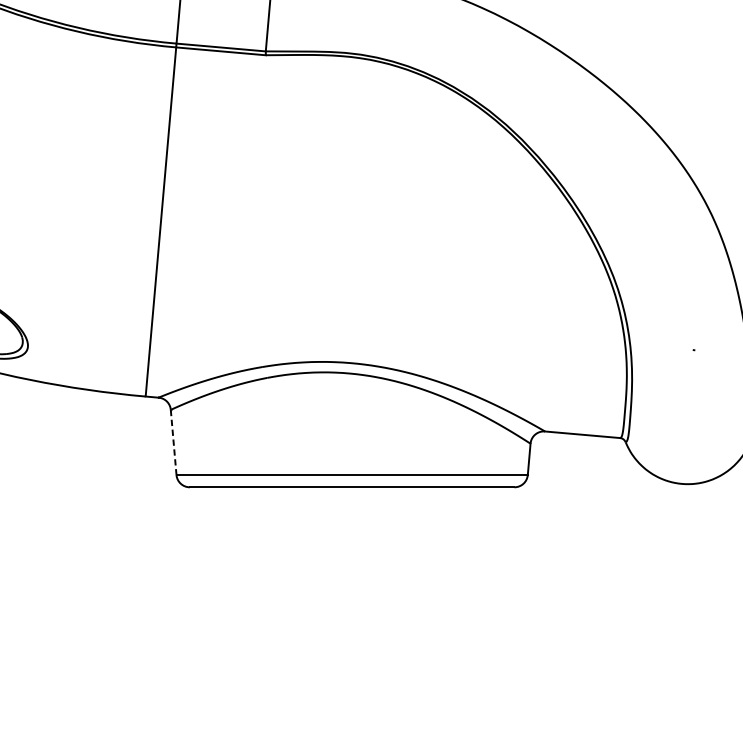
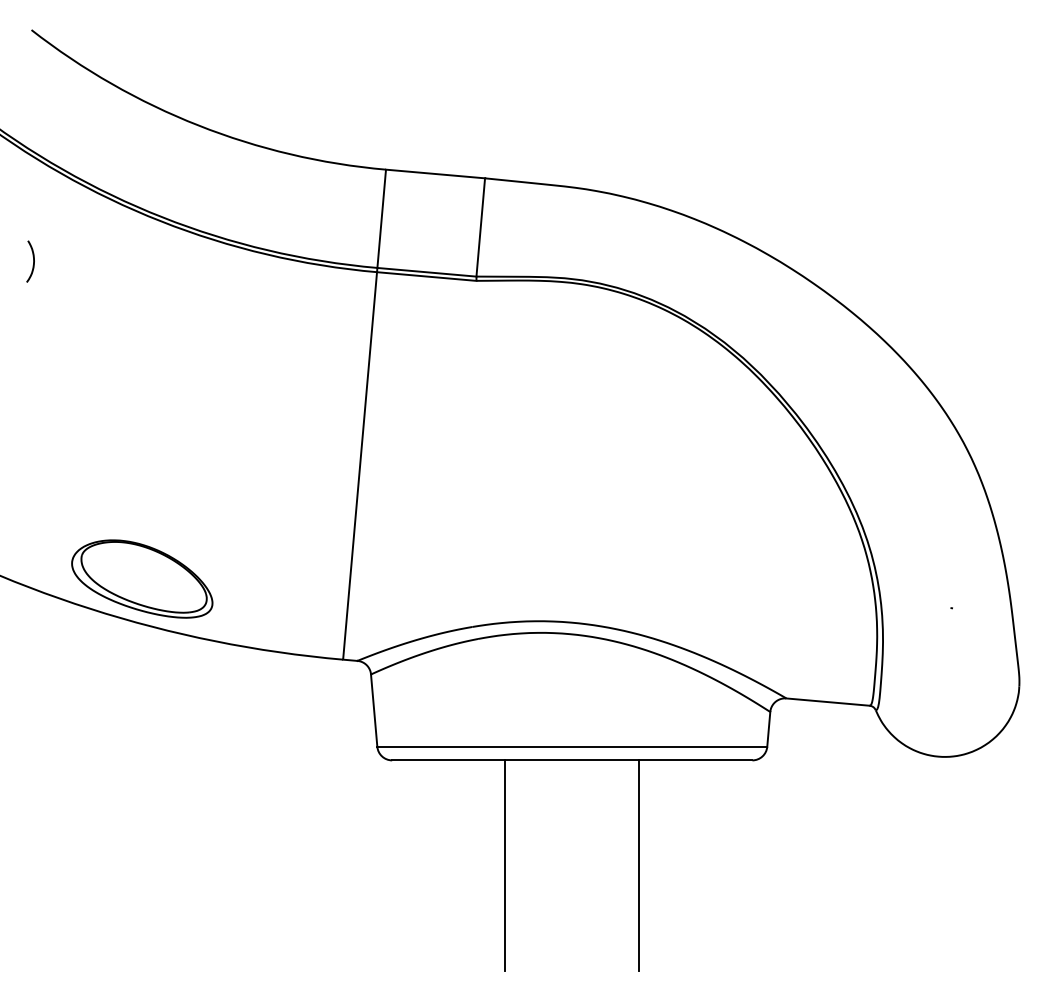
line: (173, 443) -> (374, 711), dashed -> solid
line: (291, 582) -> (505, 865), added
line: (412, 582) -> (639, 865), added

